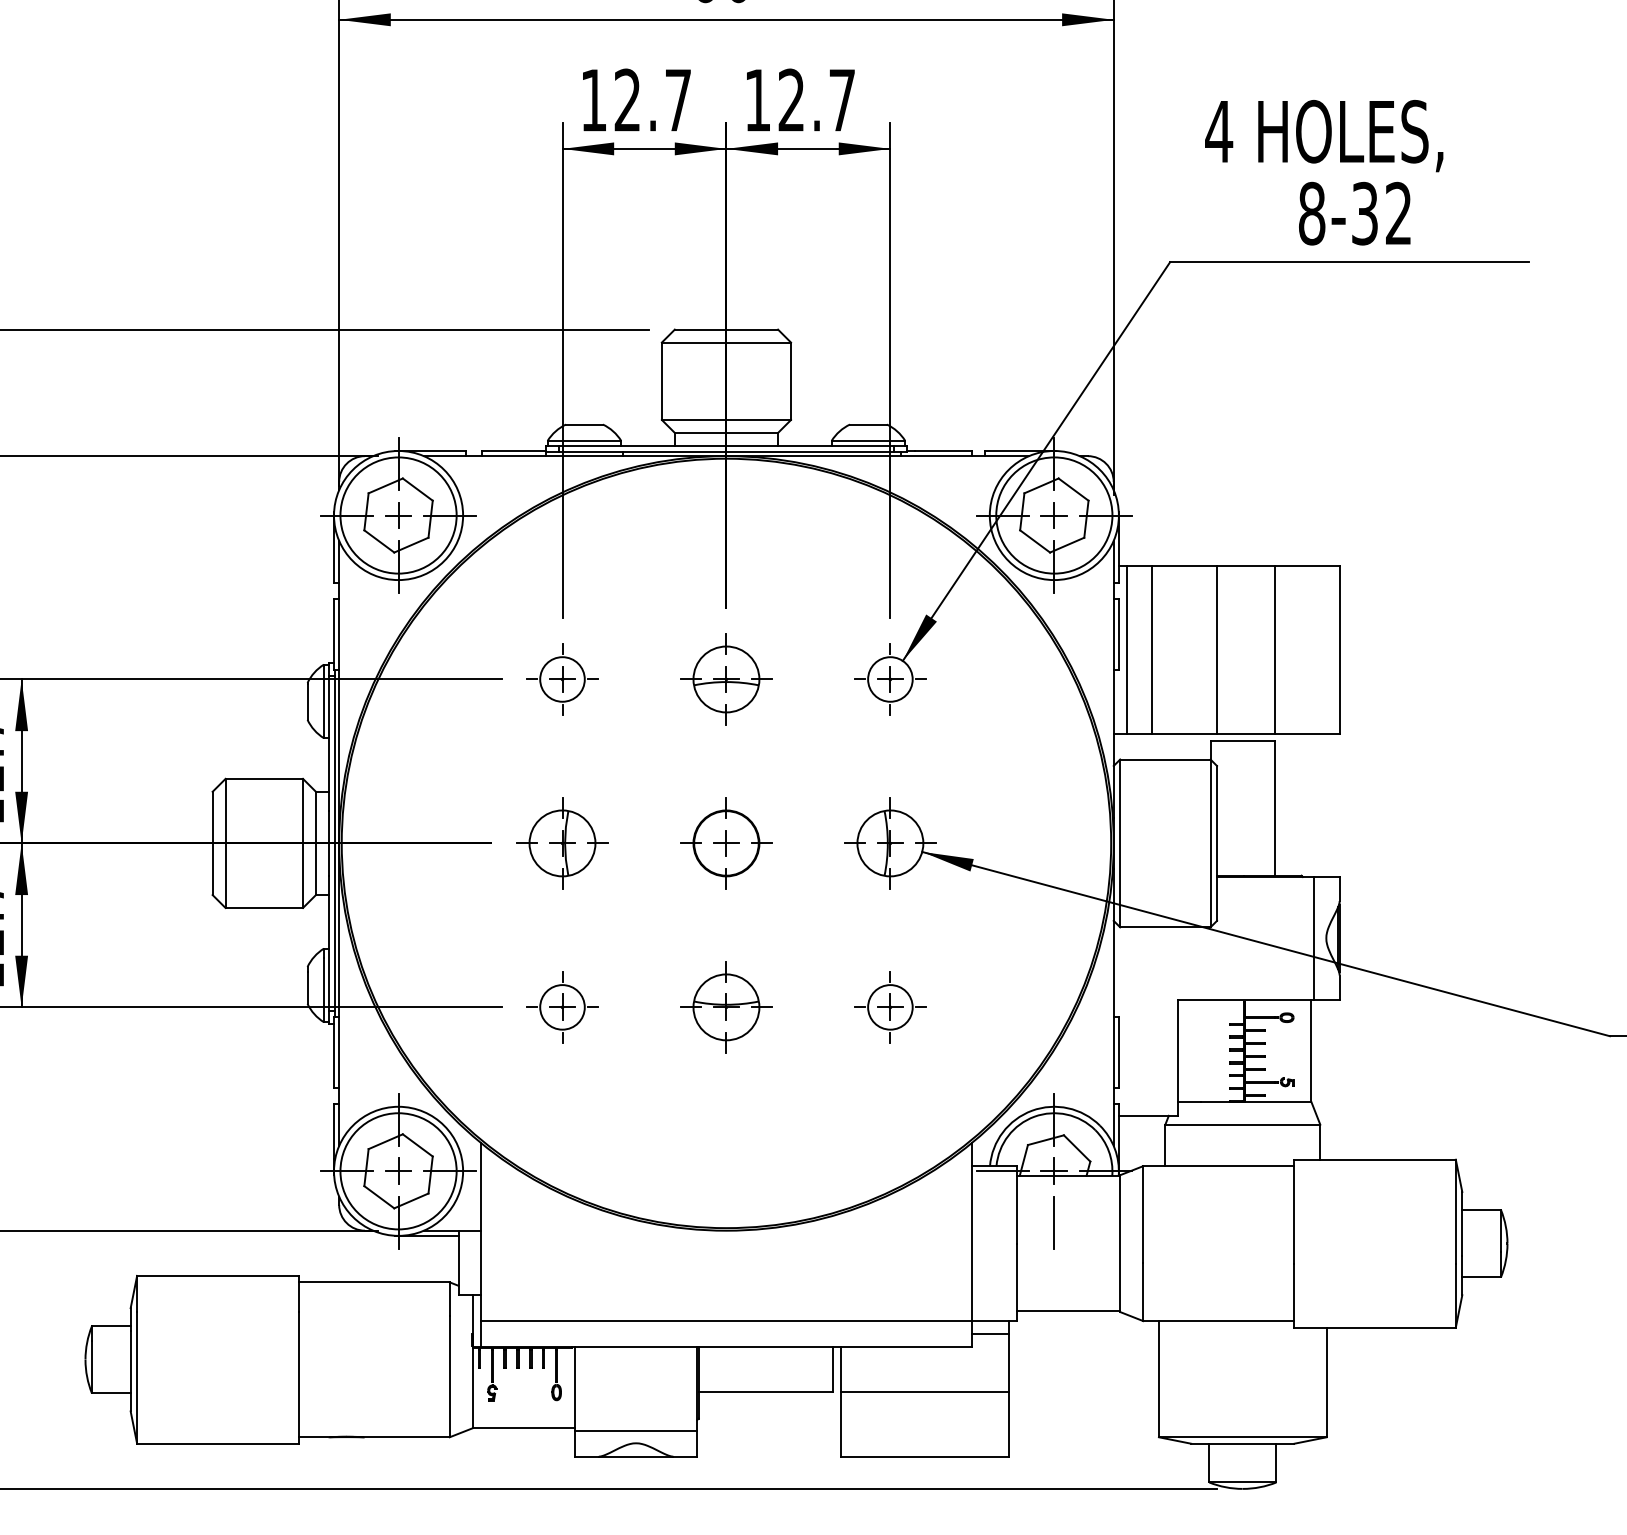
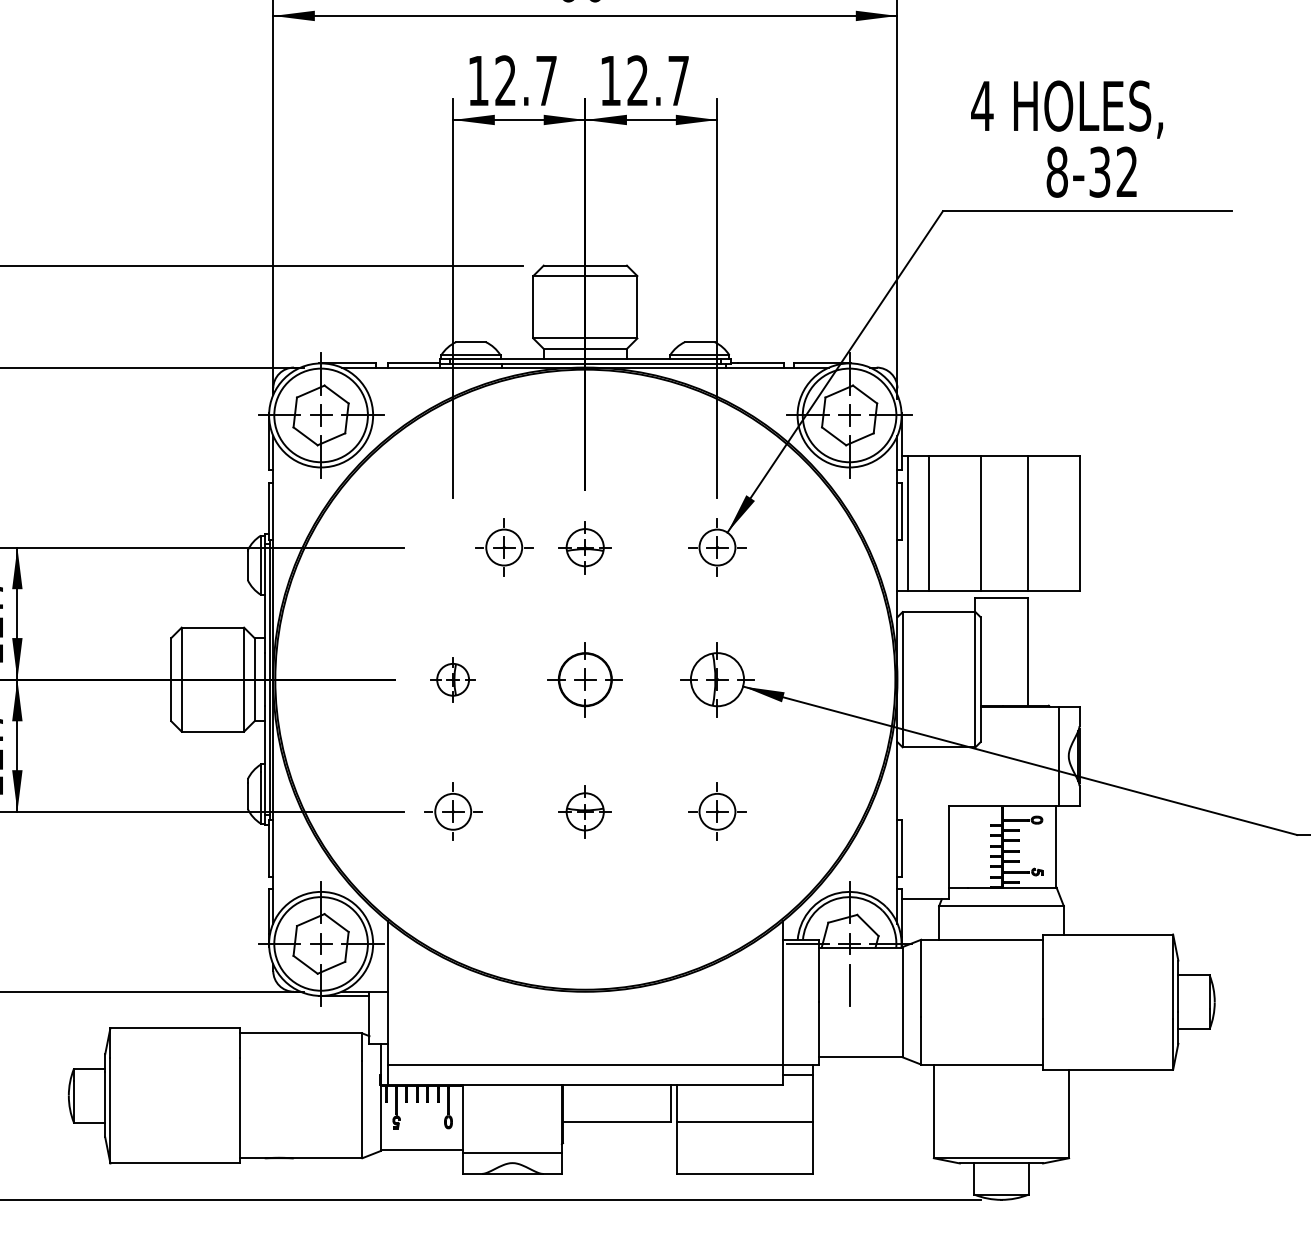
part: (562, 679) -> (504, 547), moved
part: (725, 679) -> (584, 547), size x0.7
part: (561, 843) -> (452, 679), size x0.6
part: (725, 1006) -> (584, 811), size x0.7

